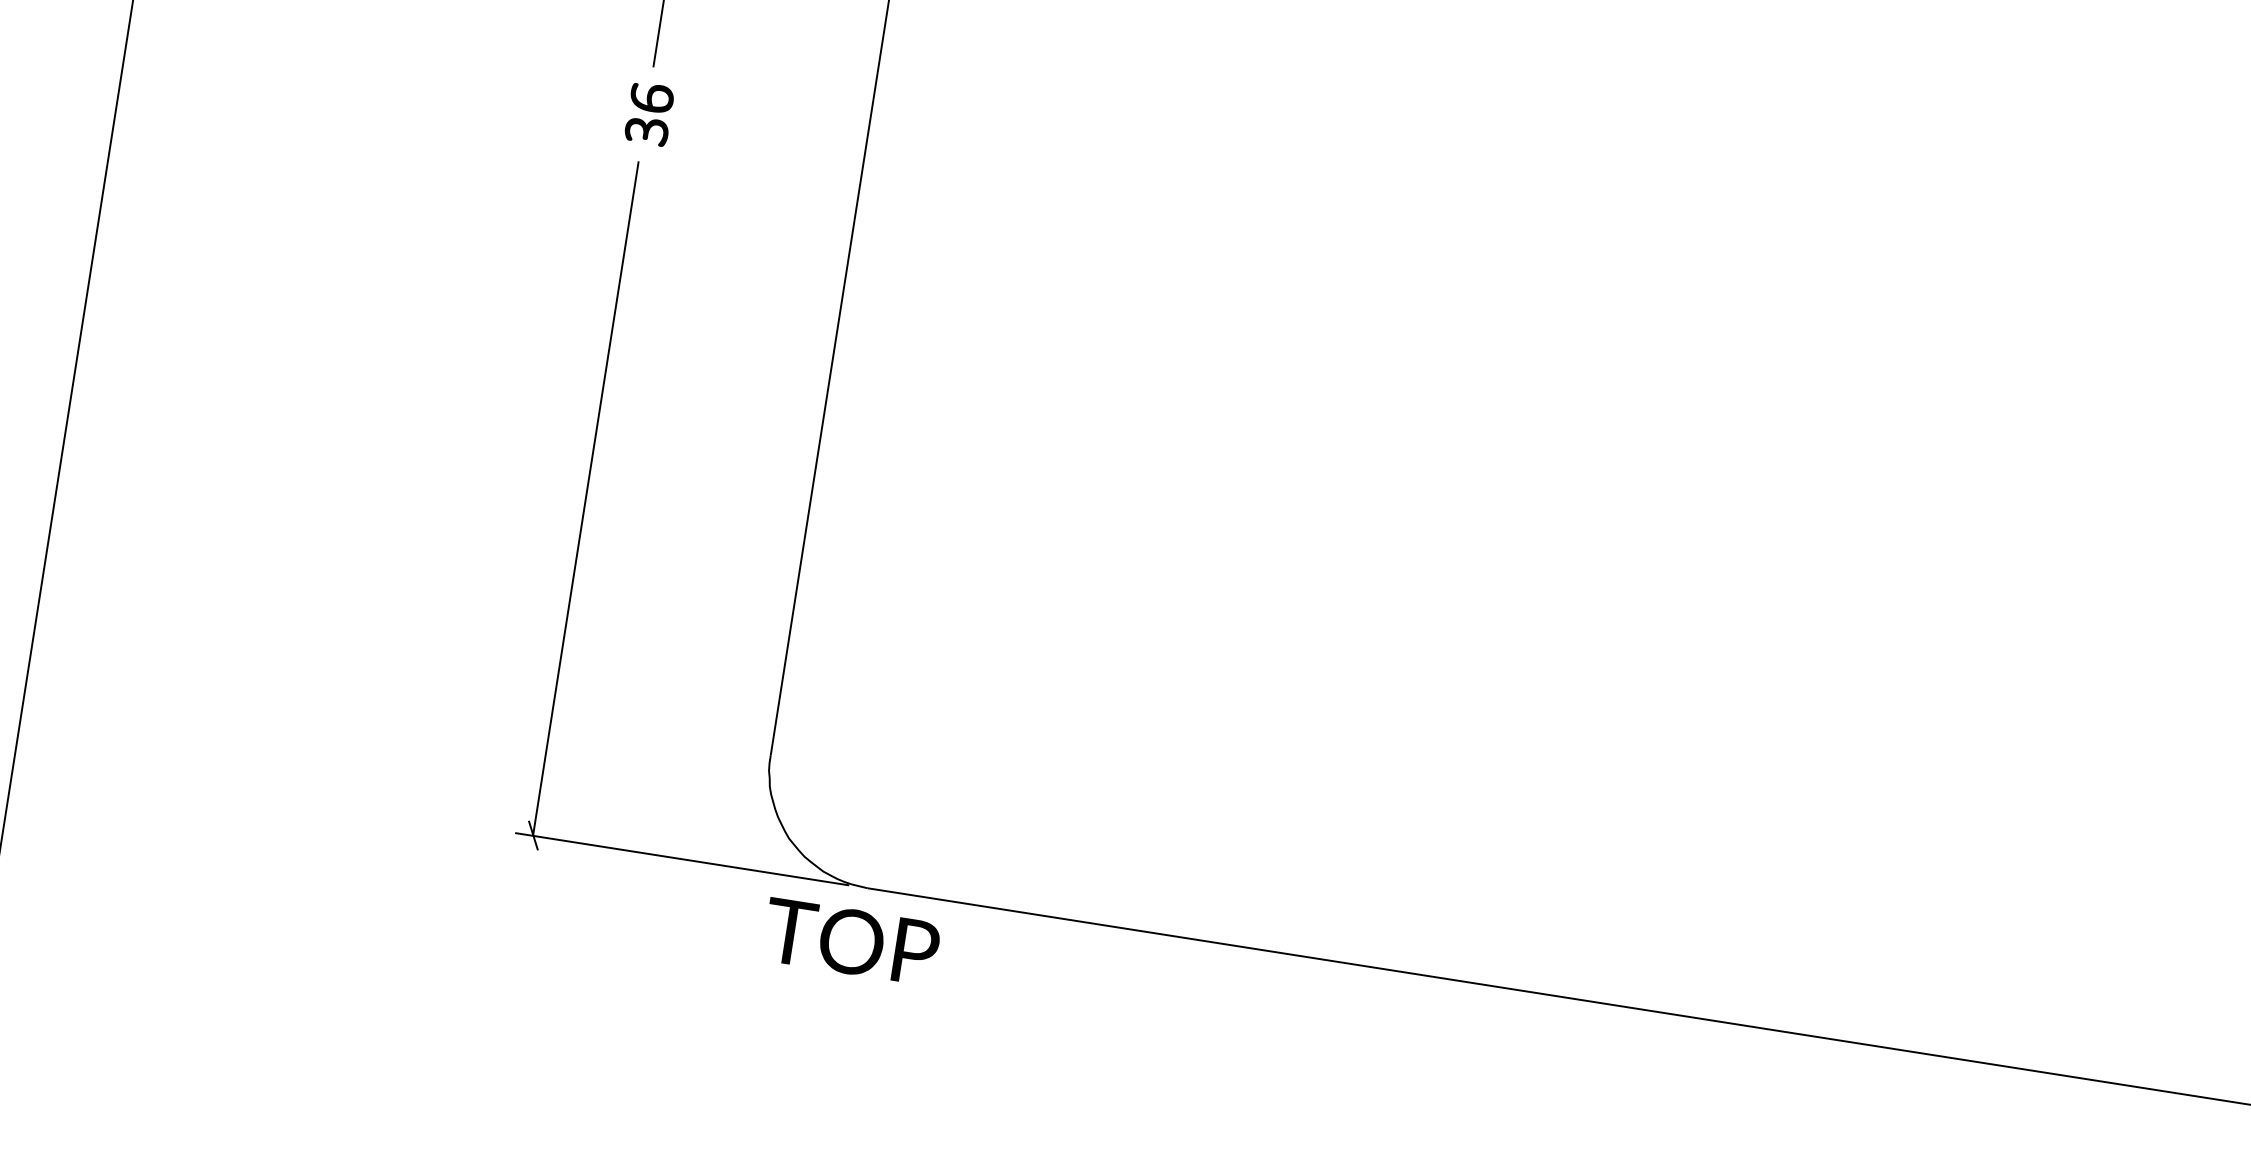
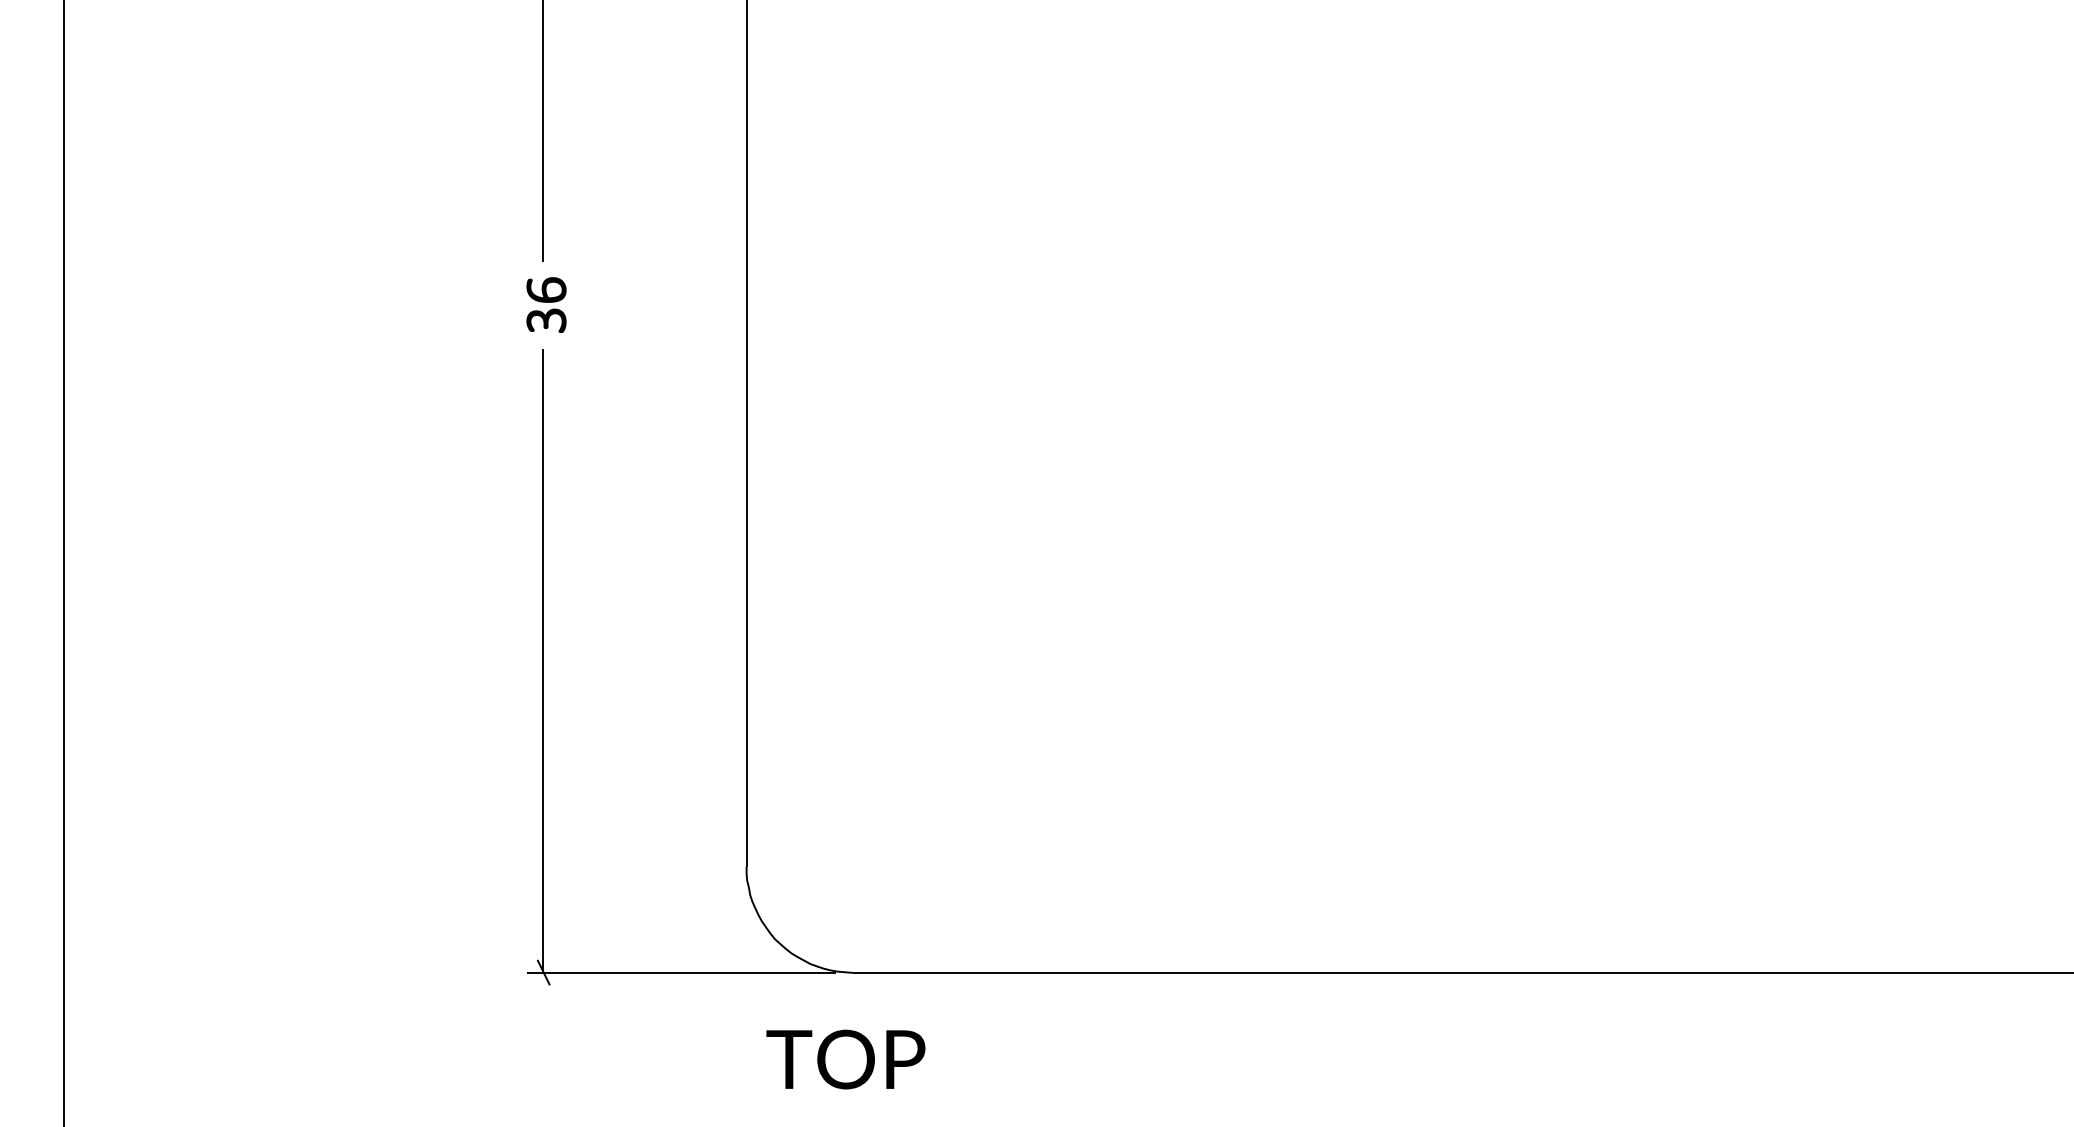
text: (851, 941) -> (845, 1059), moved

